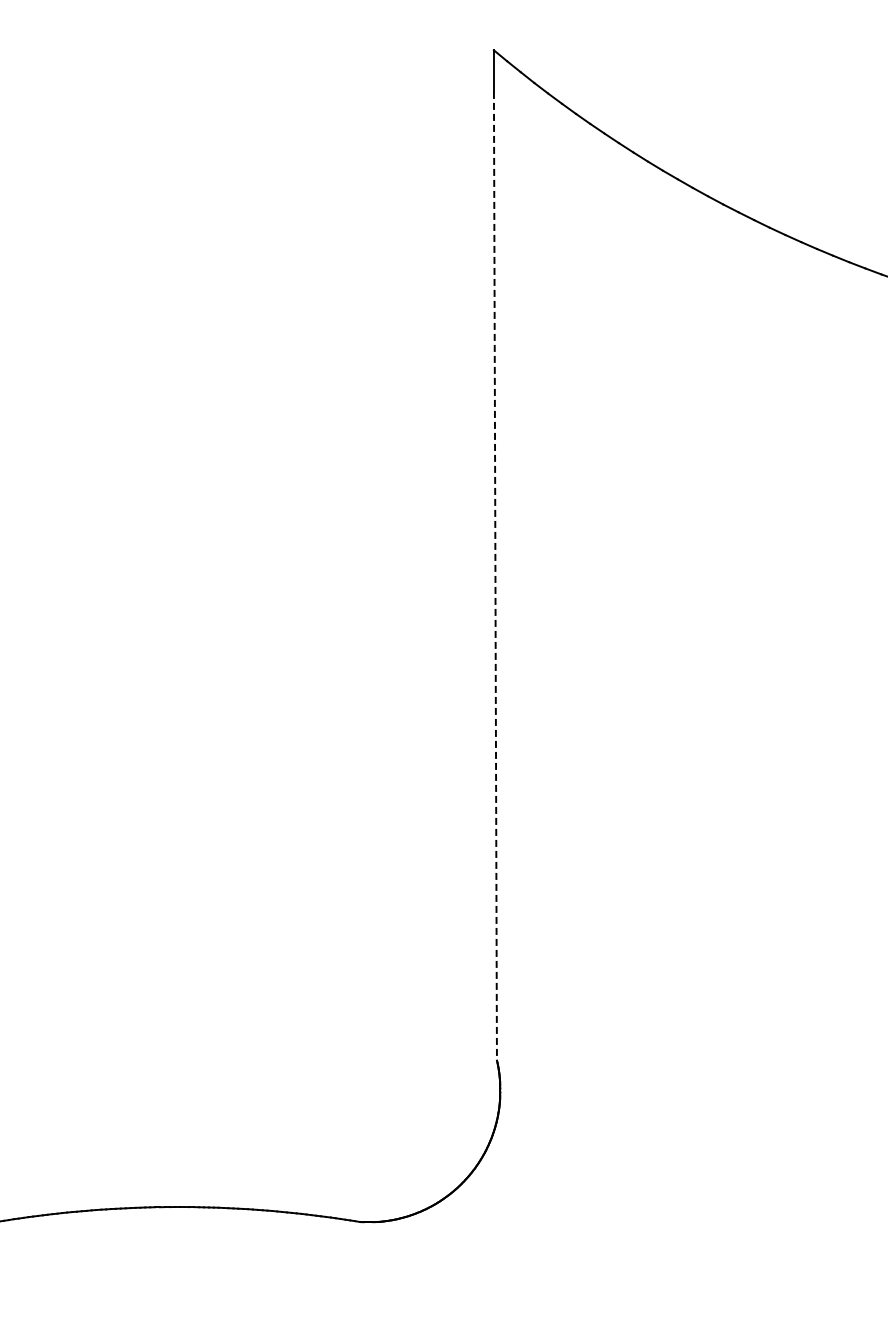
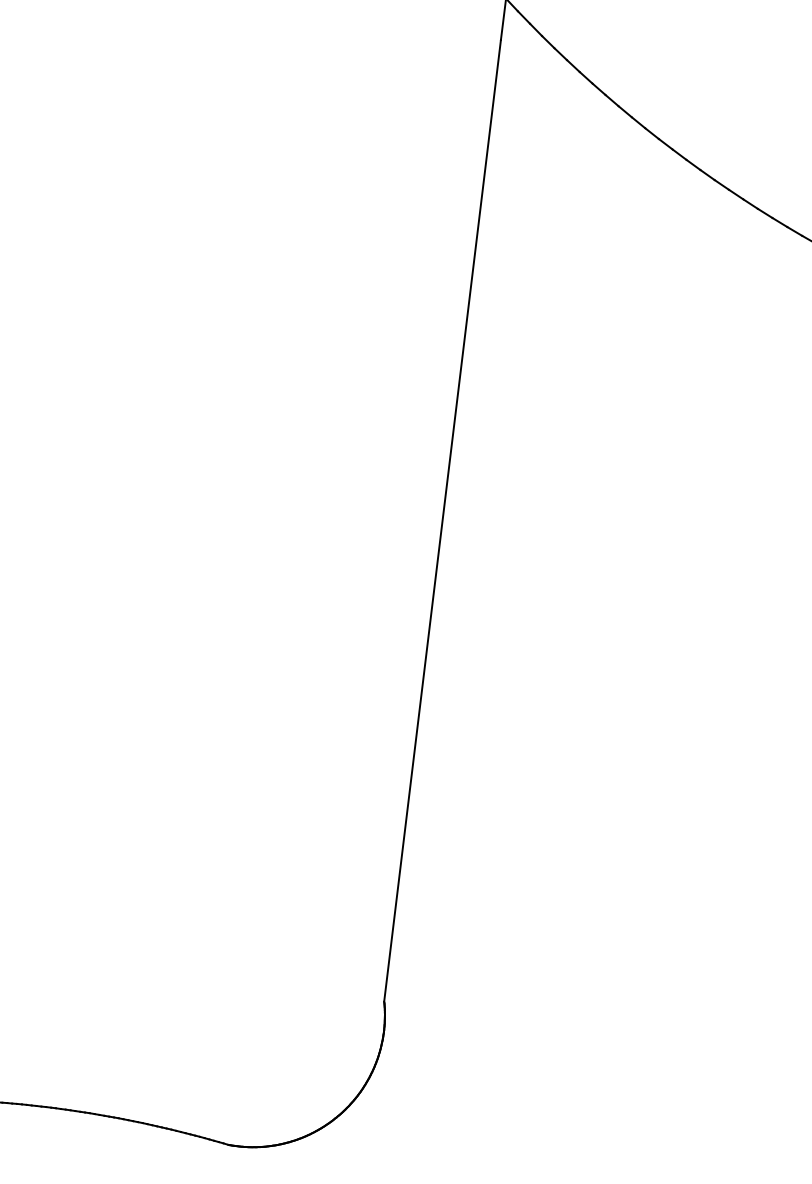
line: (495, 576) -> (442, 521), dashed -> solid

